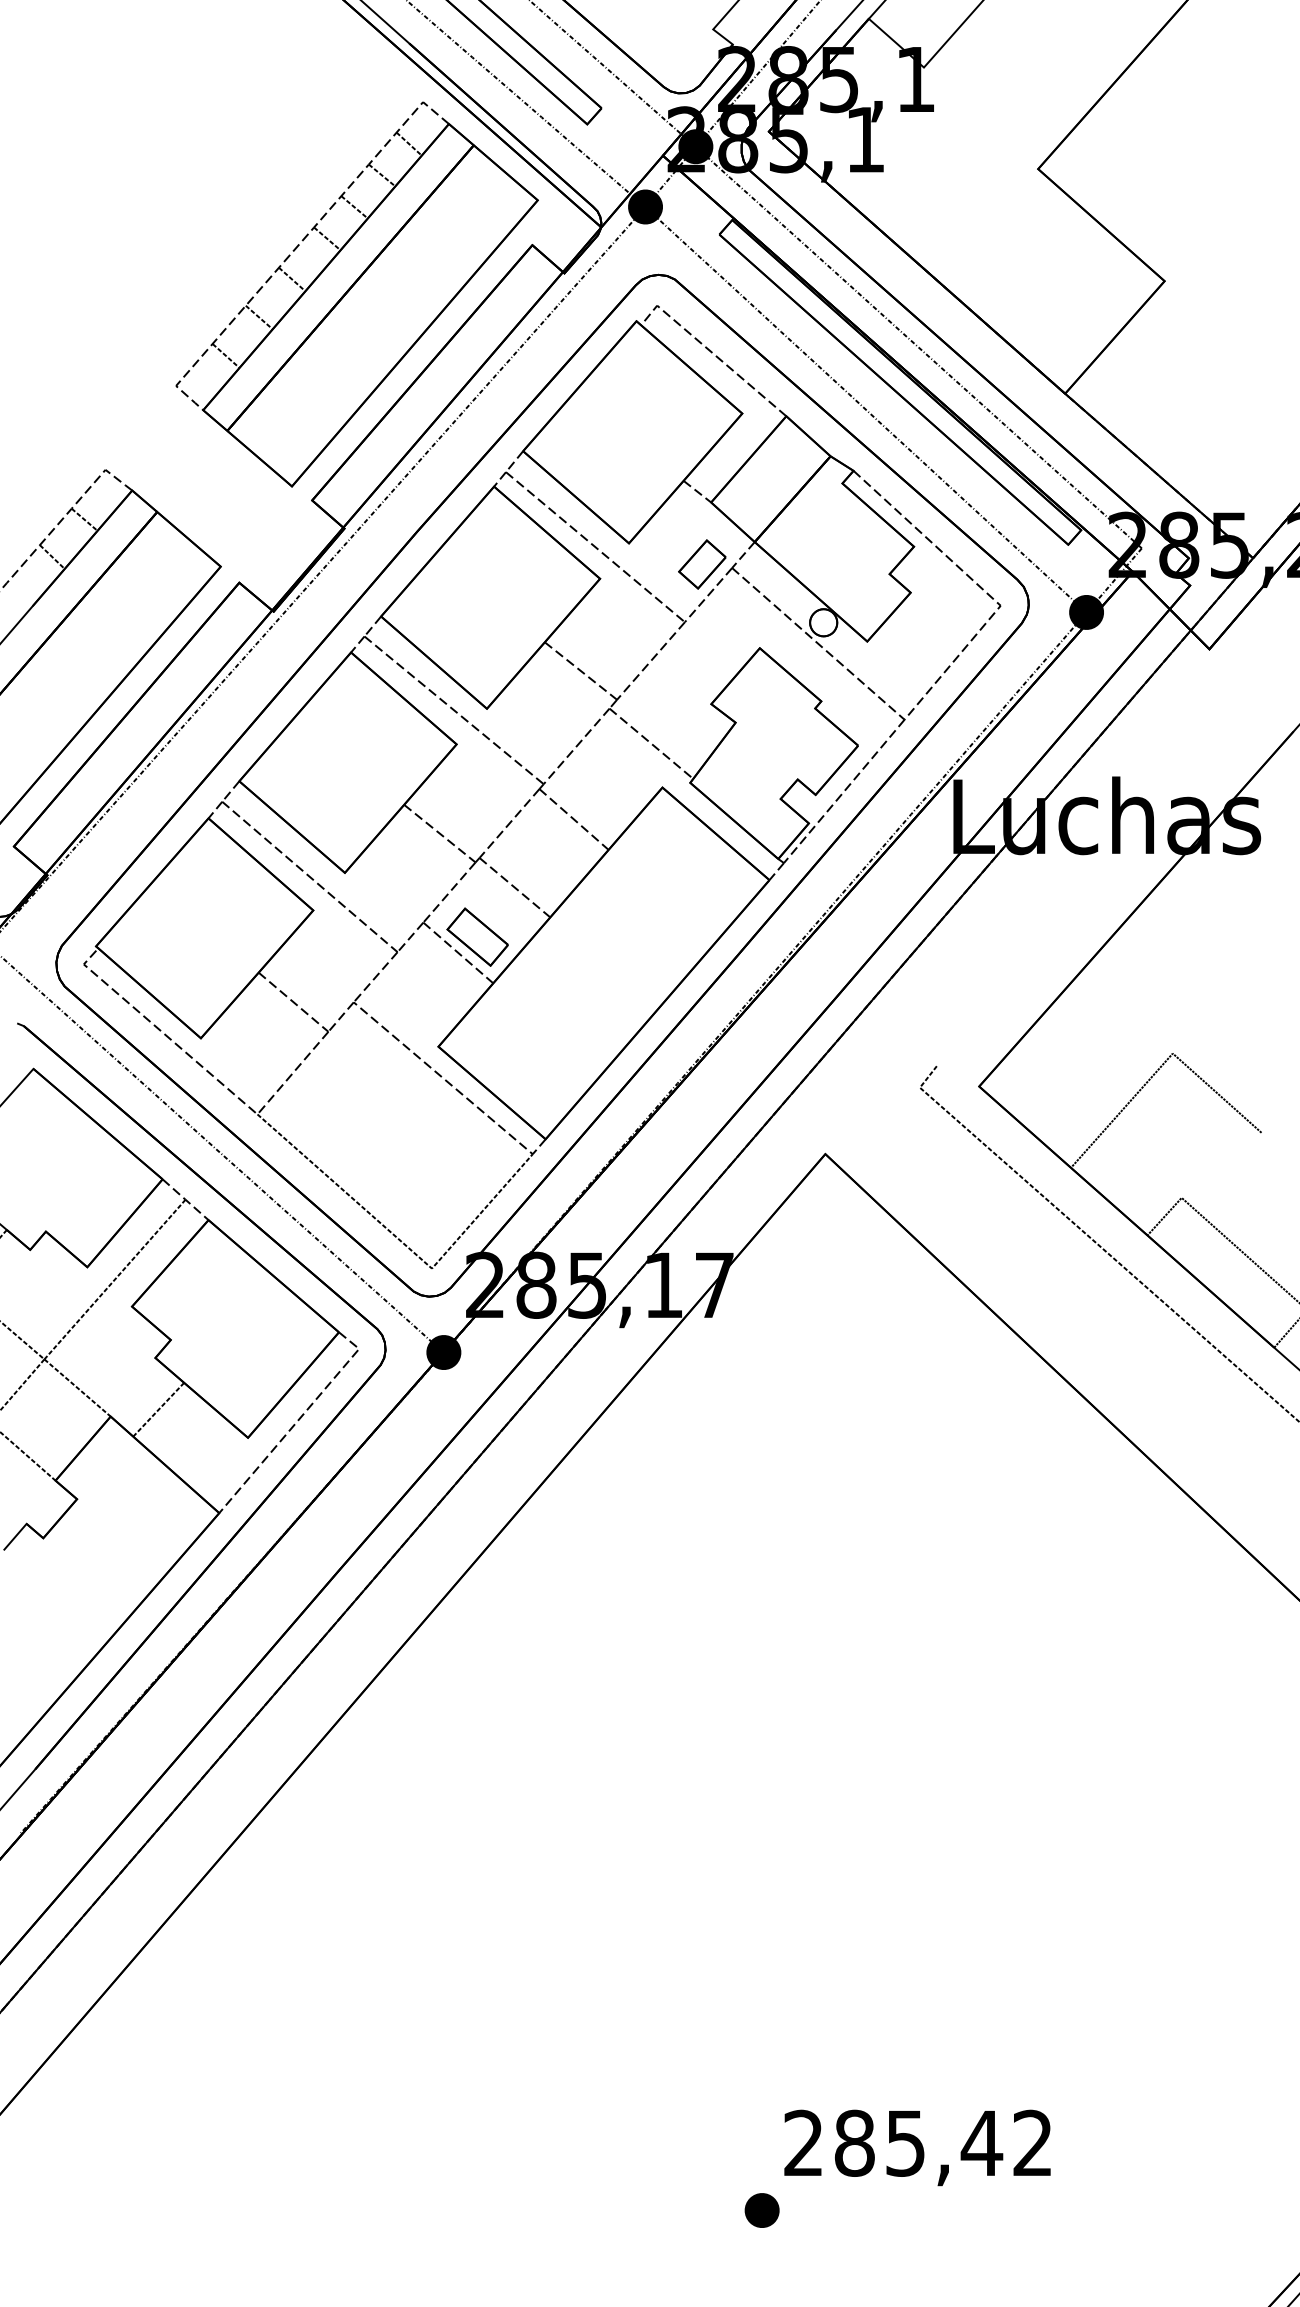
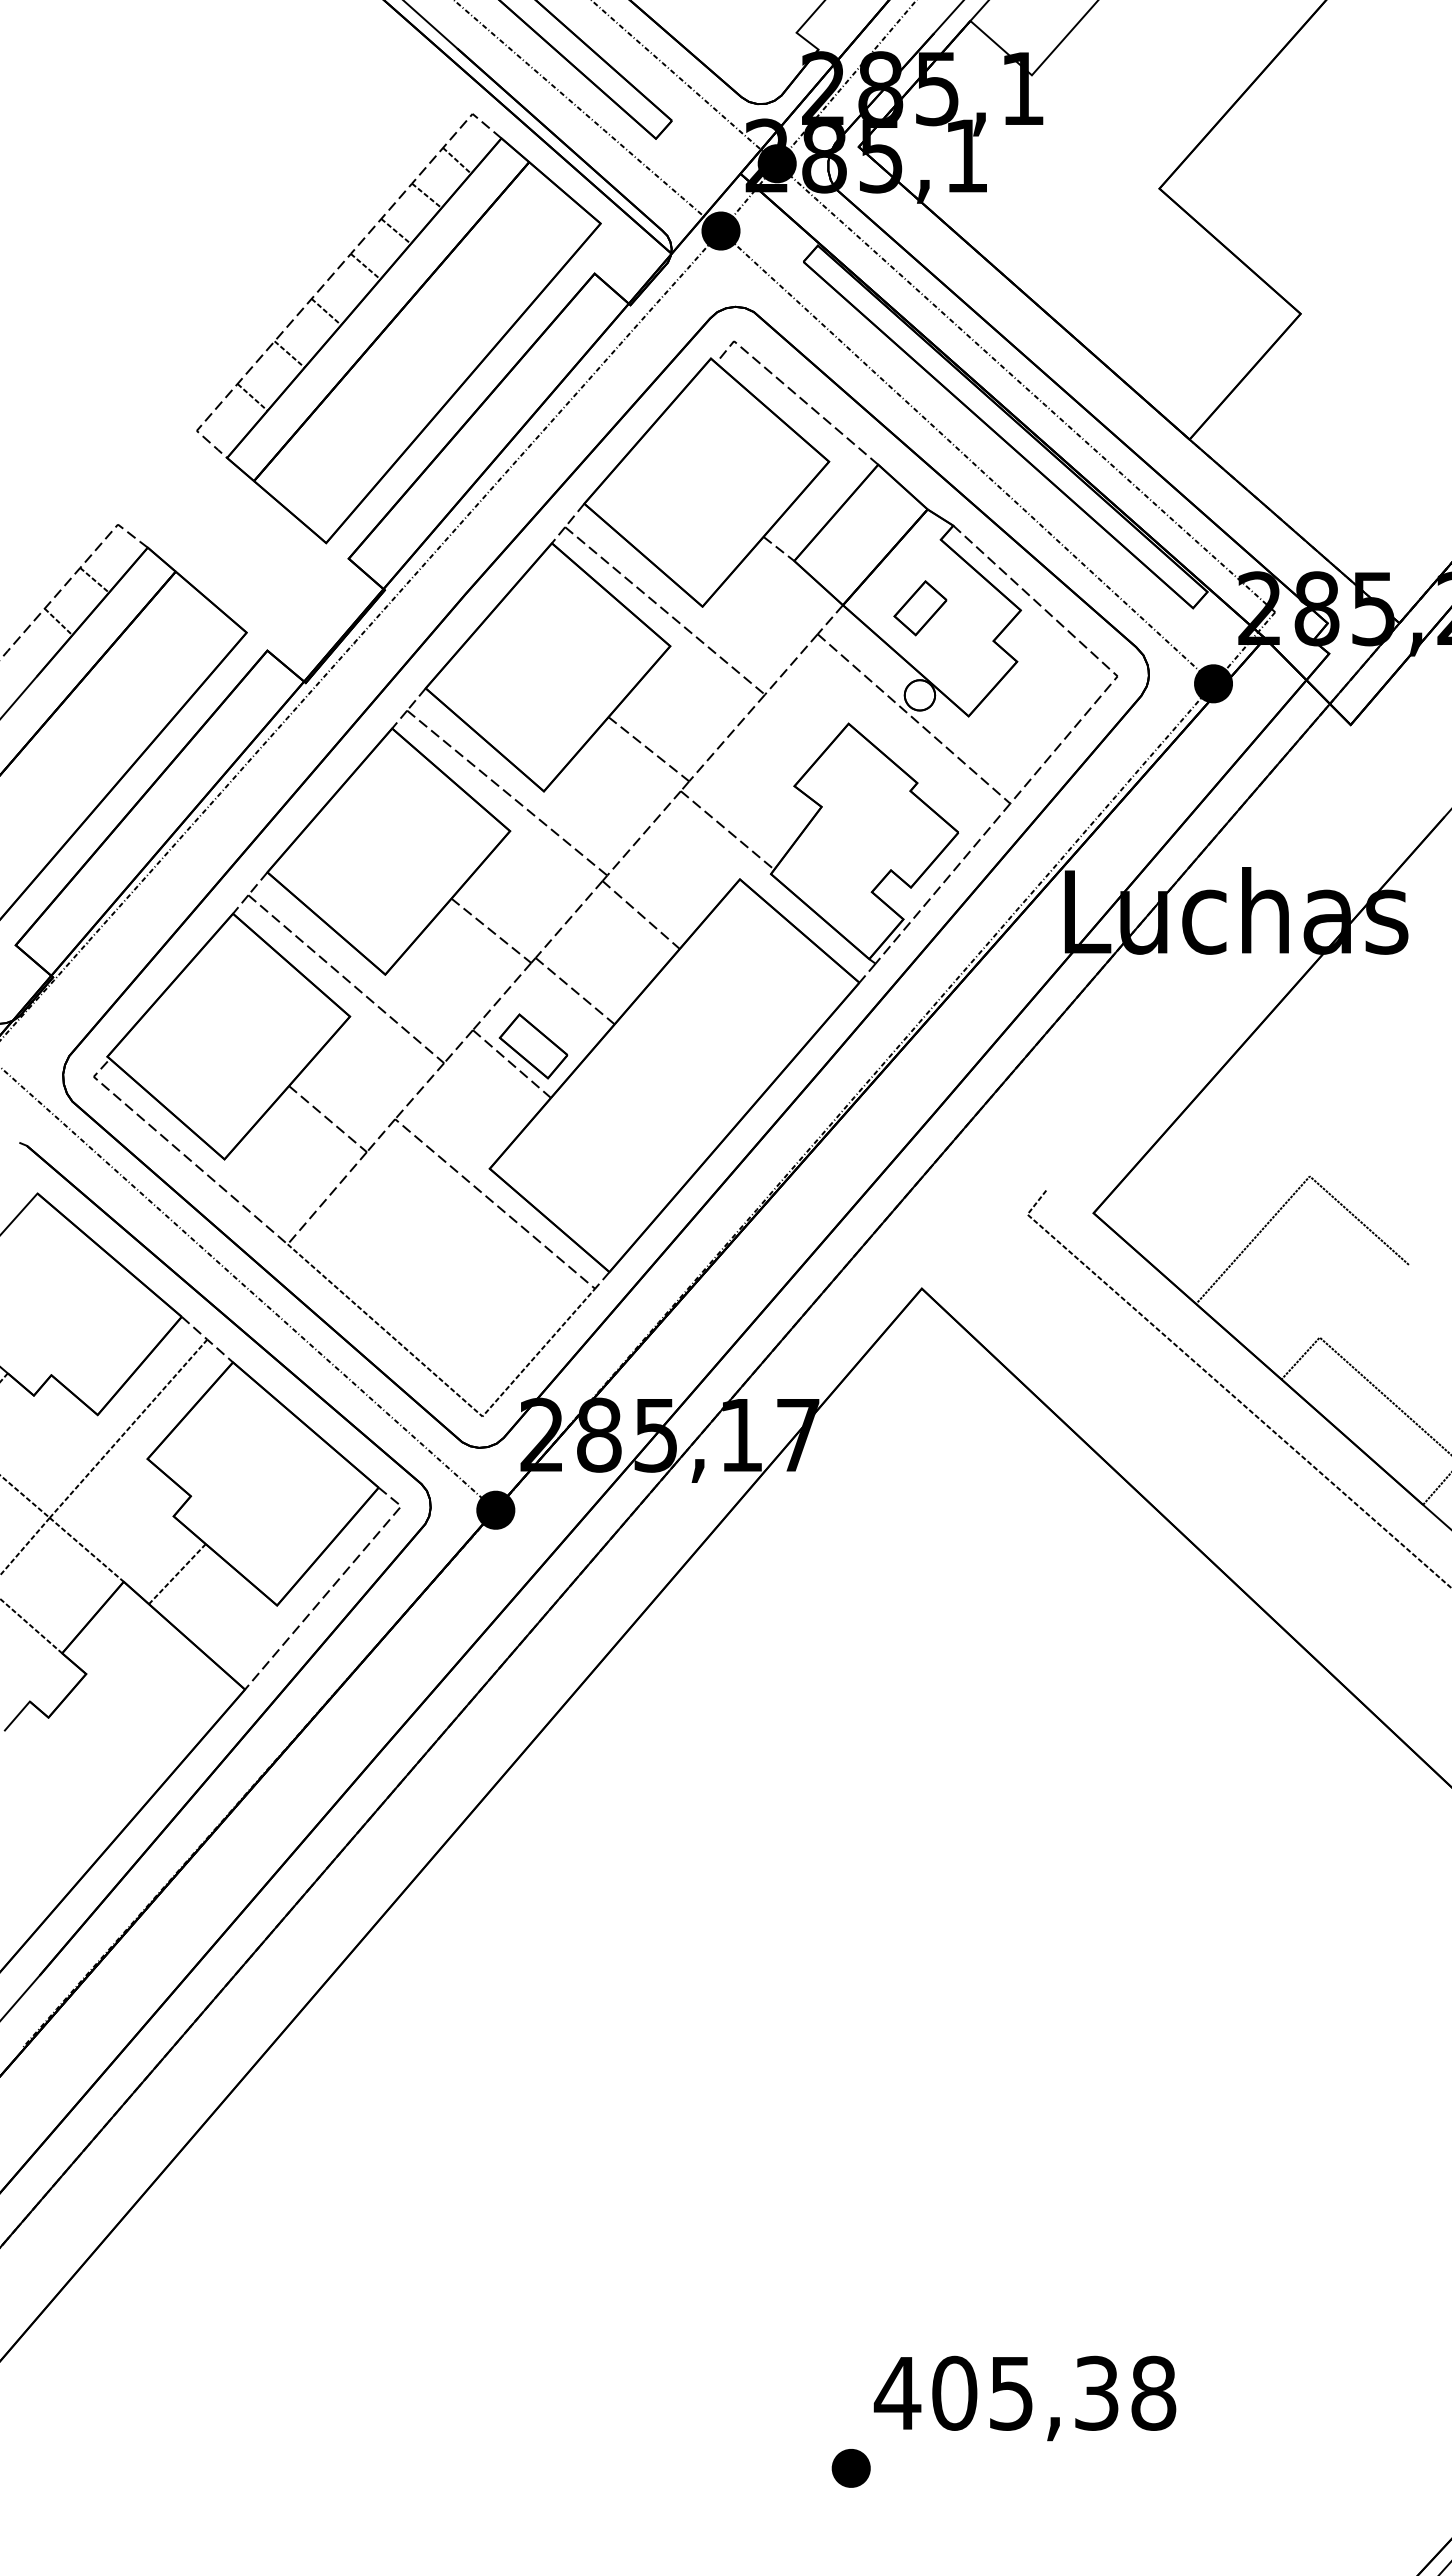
part: (702, 564) -> (920, 608), moved
text: (917, 2142) -> (1024, 2392), 285,42 -> 405,38

